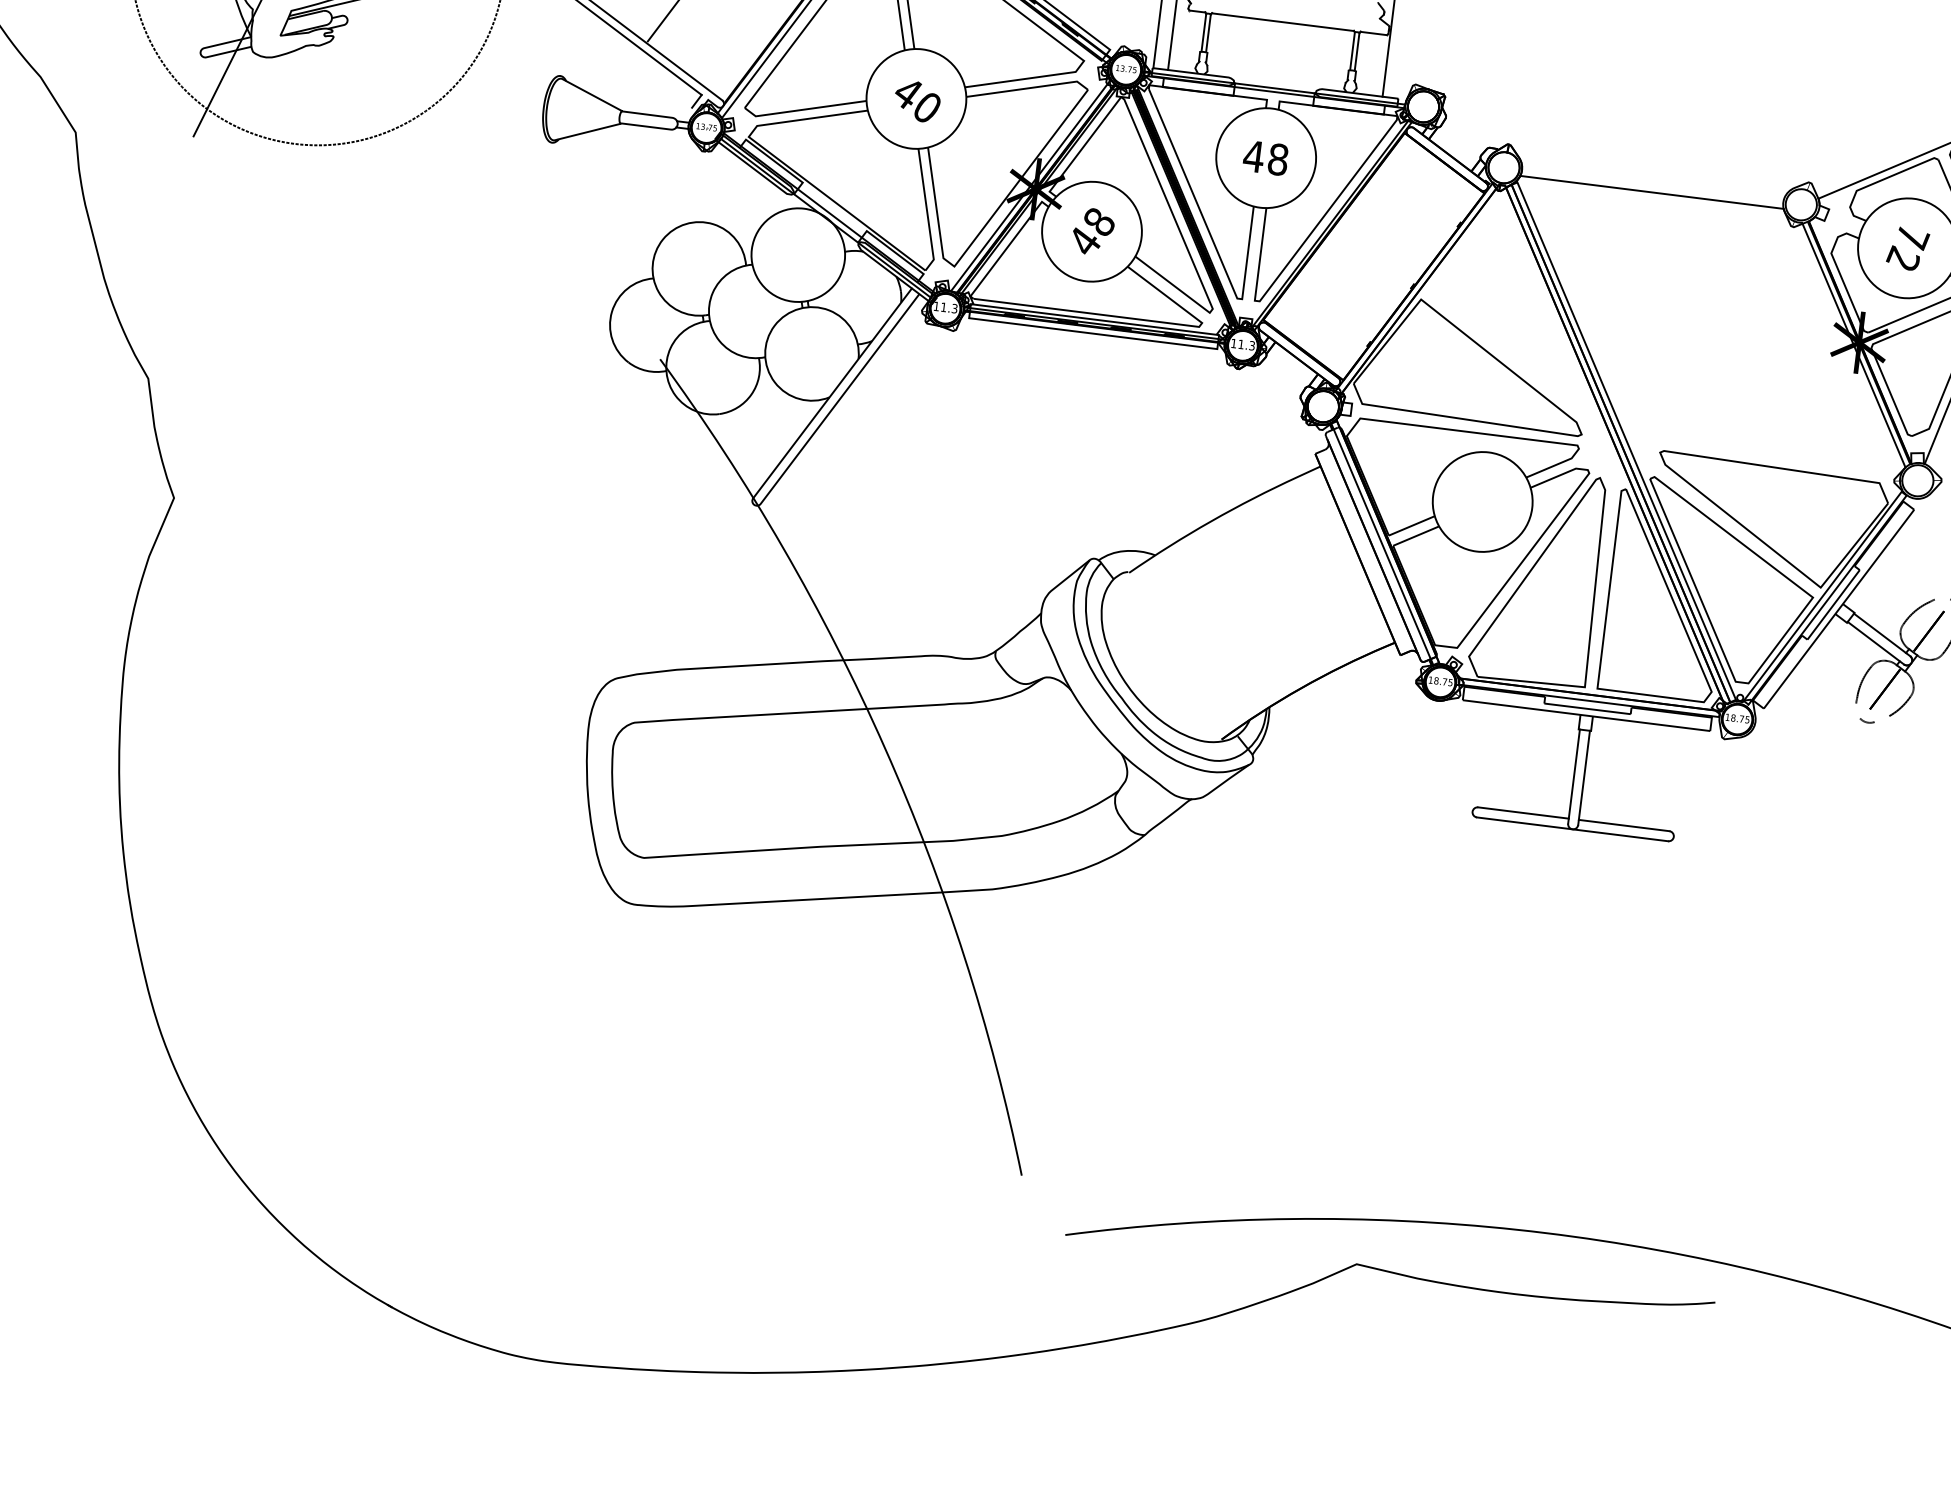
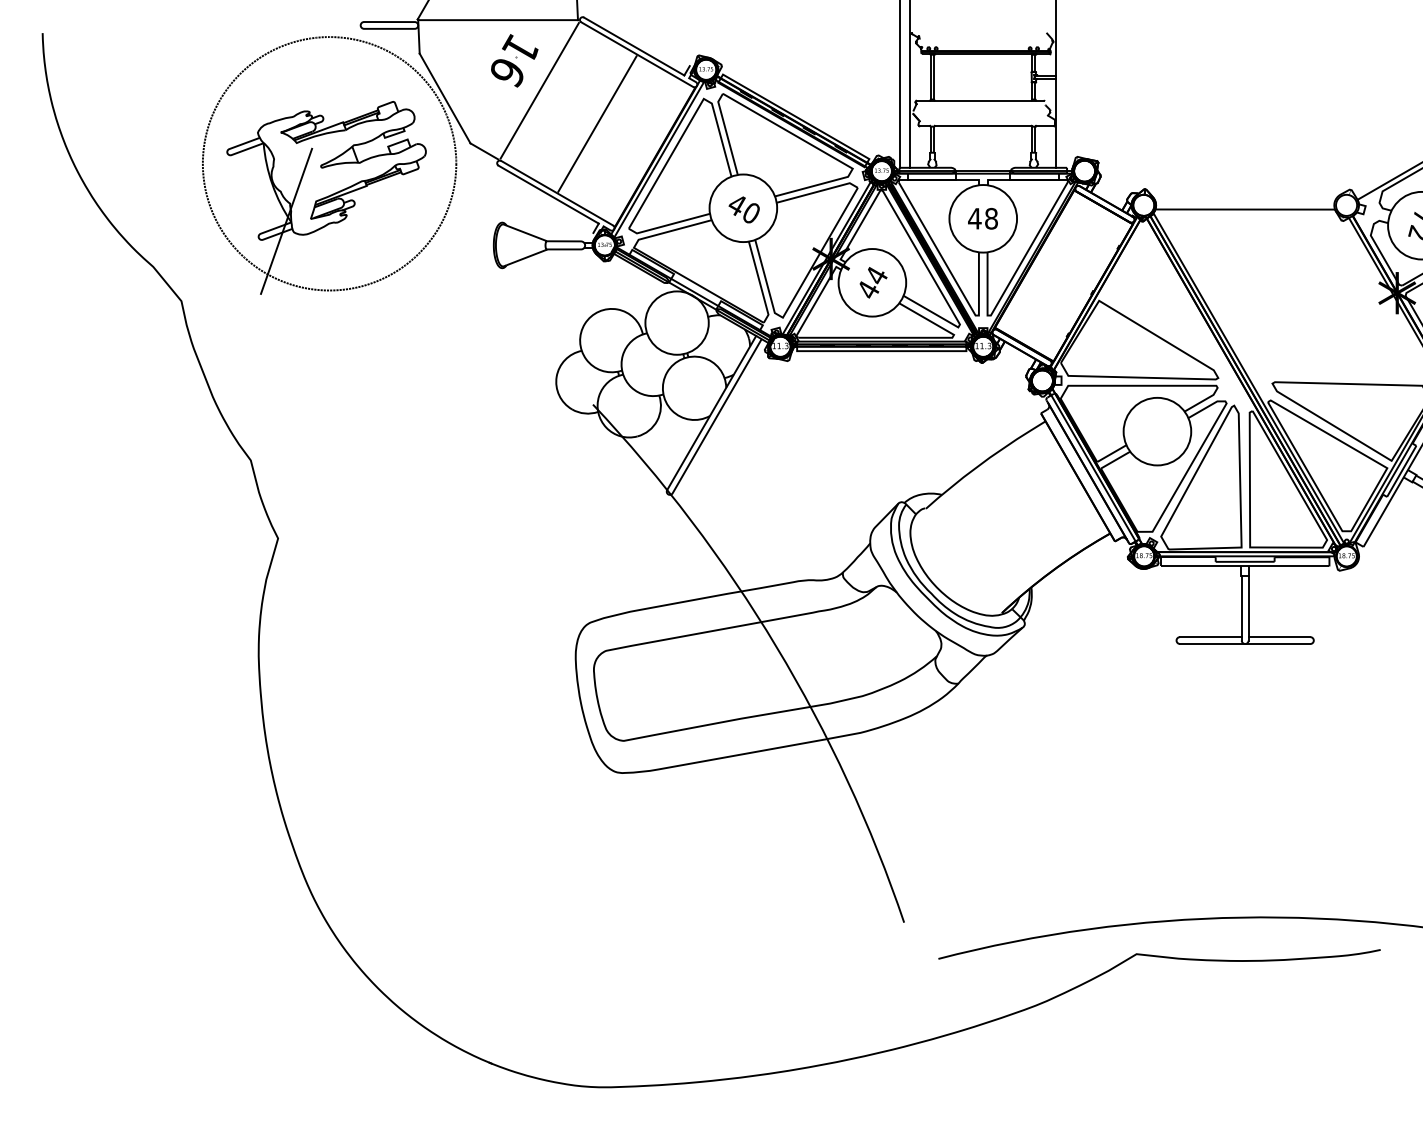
text: (1099, 221) -> (876, 275), 48 -> 44

